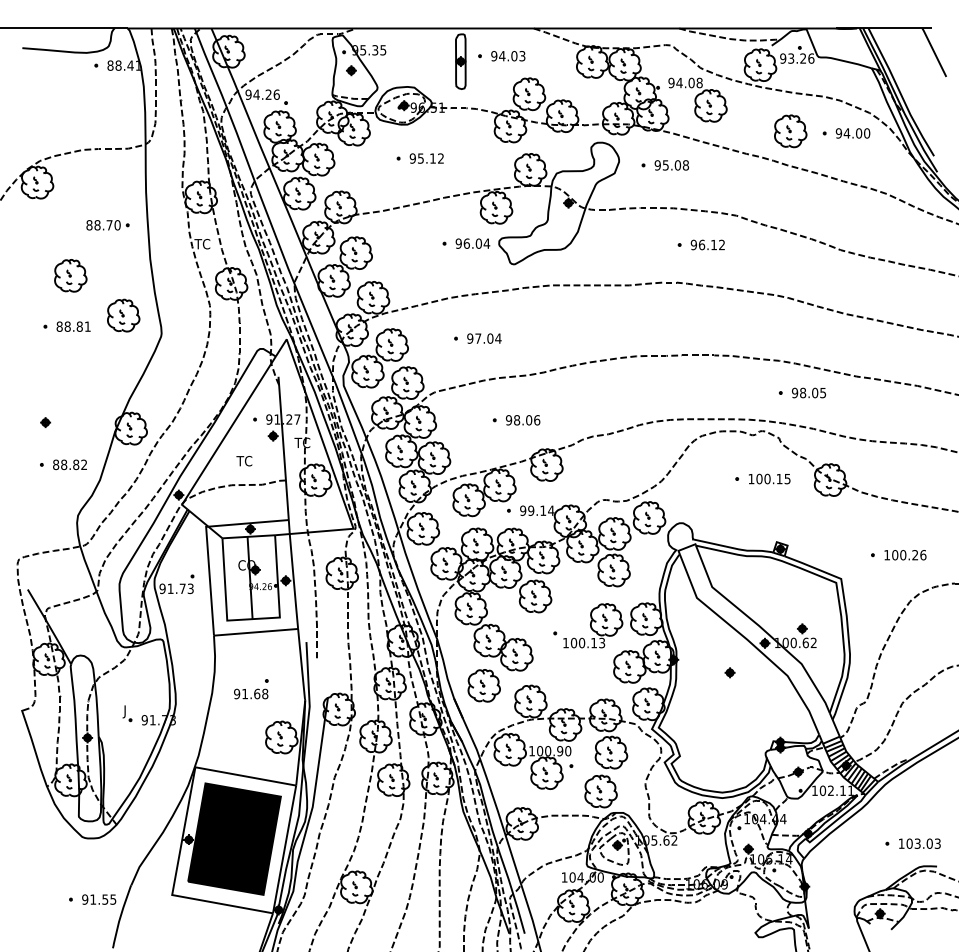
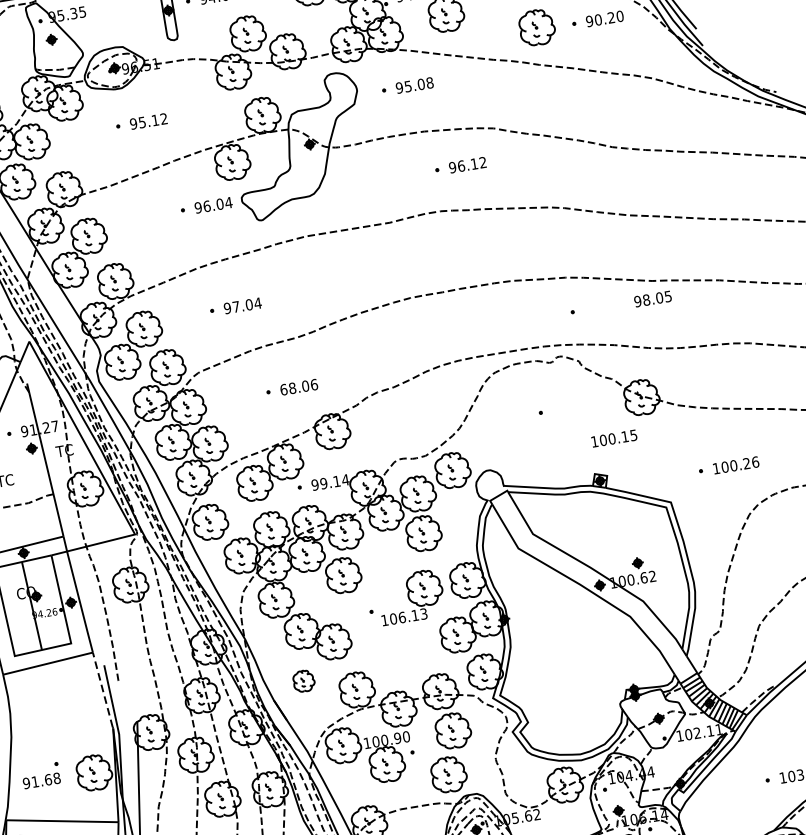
text: (852, 133) -> (604, 19), 94.00 -> 90.20
text: (808, 392) -> (652, 298), moved
text: (508, 420) -> (283, 390), 98.06 -> 68.06
text: (769, 478) -> (614, 437), moved
text: (582, 642) -> (402, 616), 100.13 -> 106.13
line: (301, 663) -> (102, 689), solid -> dashed
part: (729, 672) -> (566, 623), removed
part: (483, 685) -> (303, 680), size x0.6
part: (251, 689) -> (41, 775), moved

